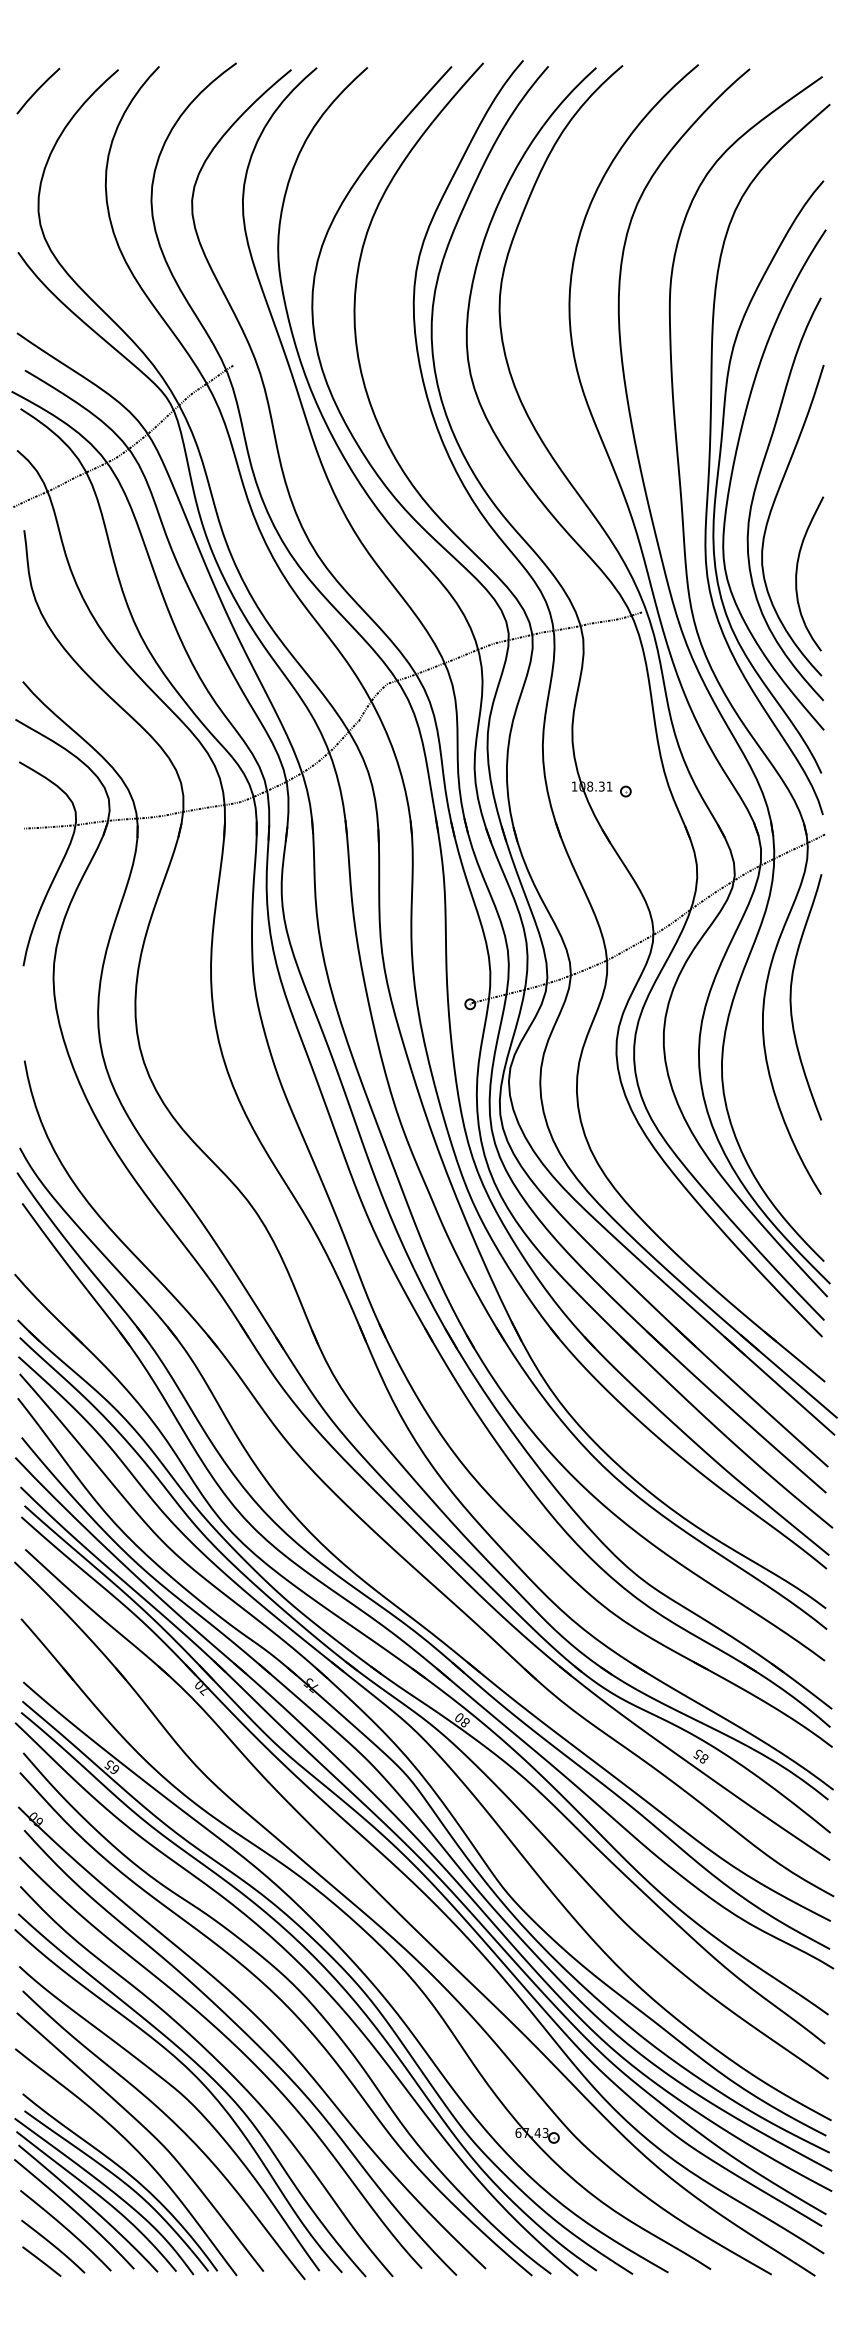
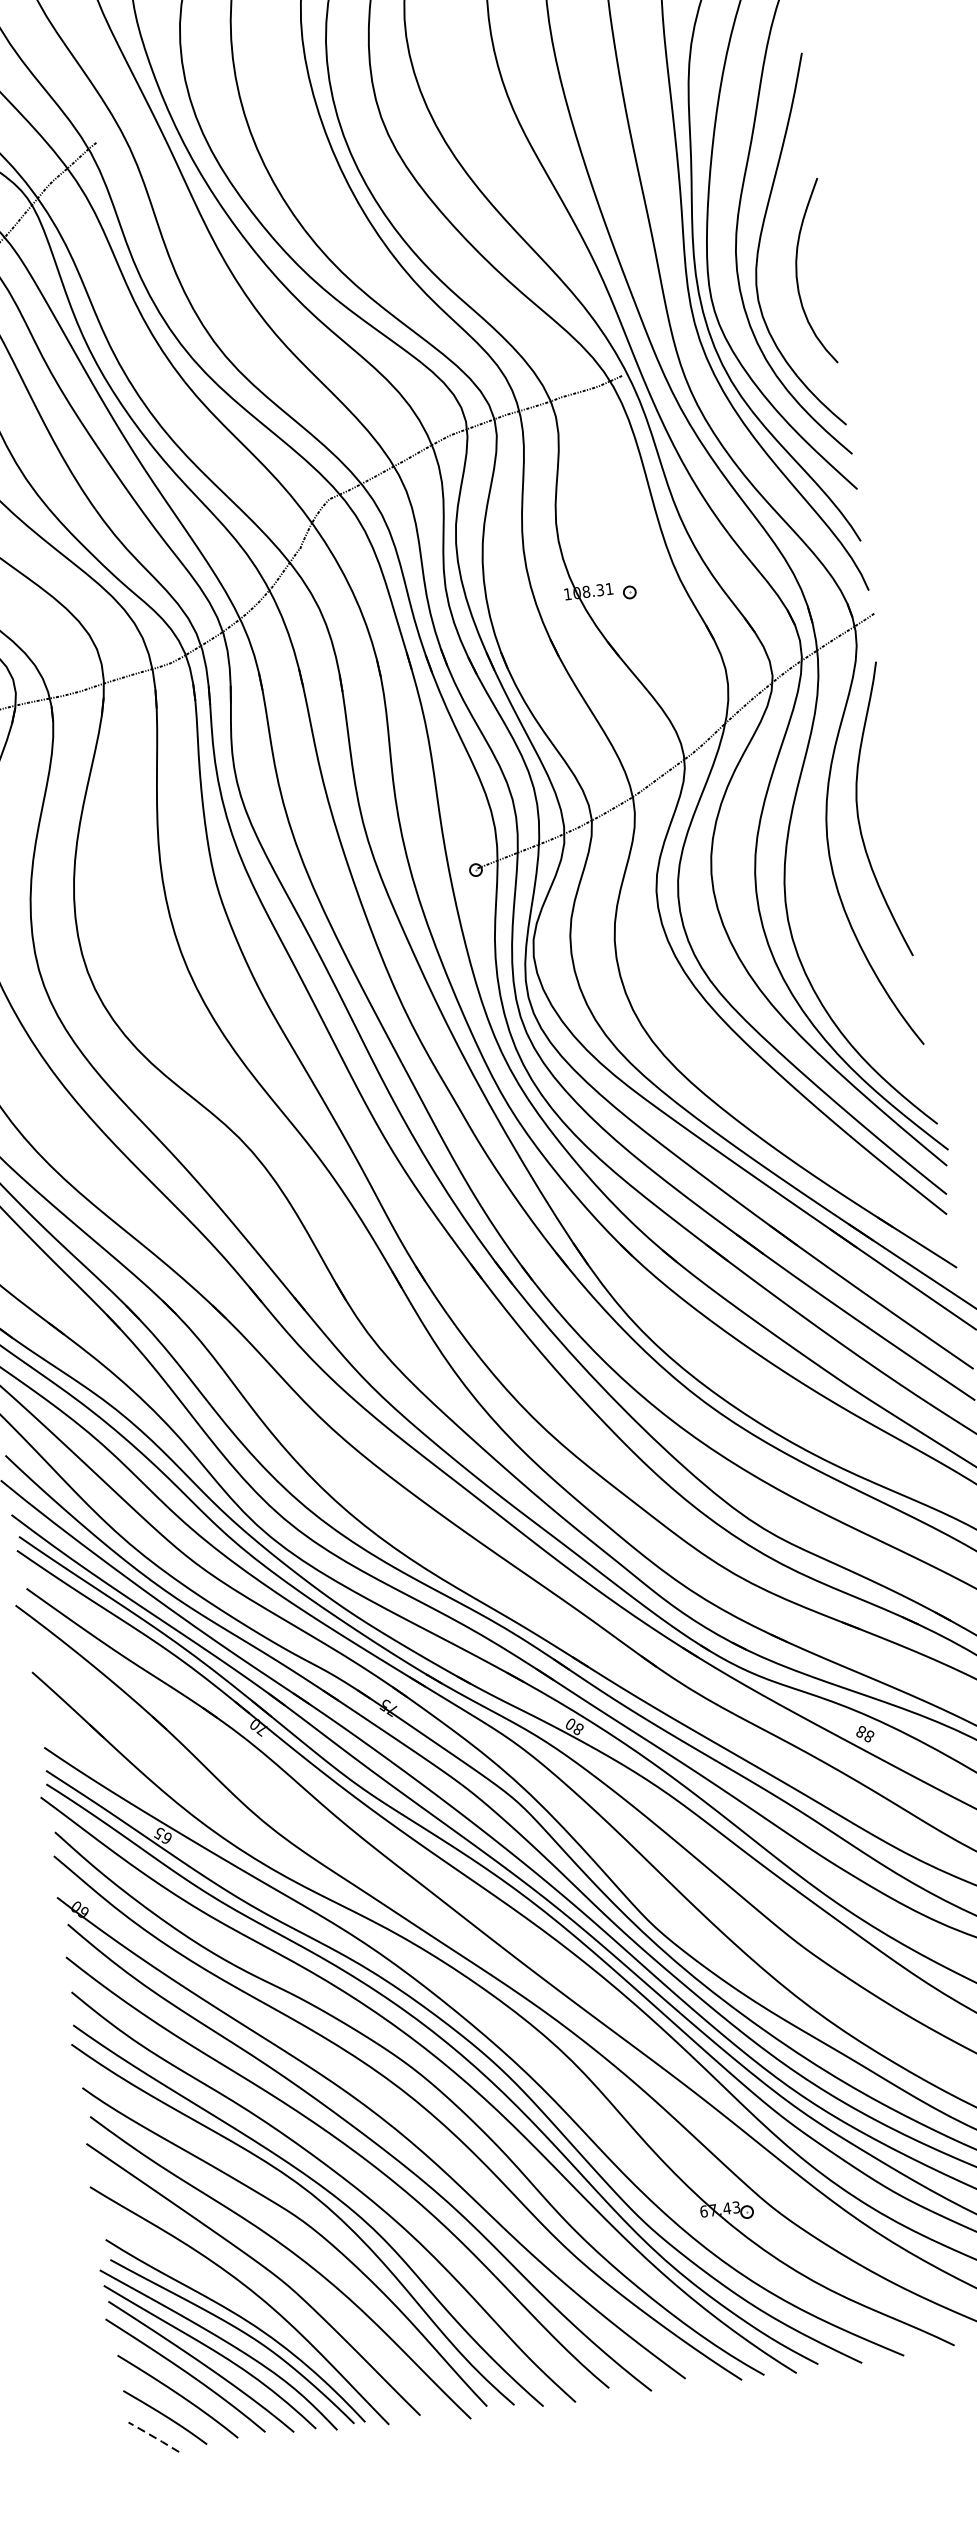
curve: (797, 573) -> (797, 273), moved
text: (697, 1754) -> (860, 1732), 85 -> 88
line: (41, 2261) -> (153, 2437), solid -> dashed

